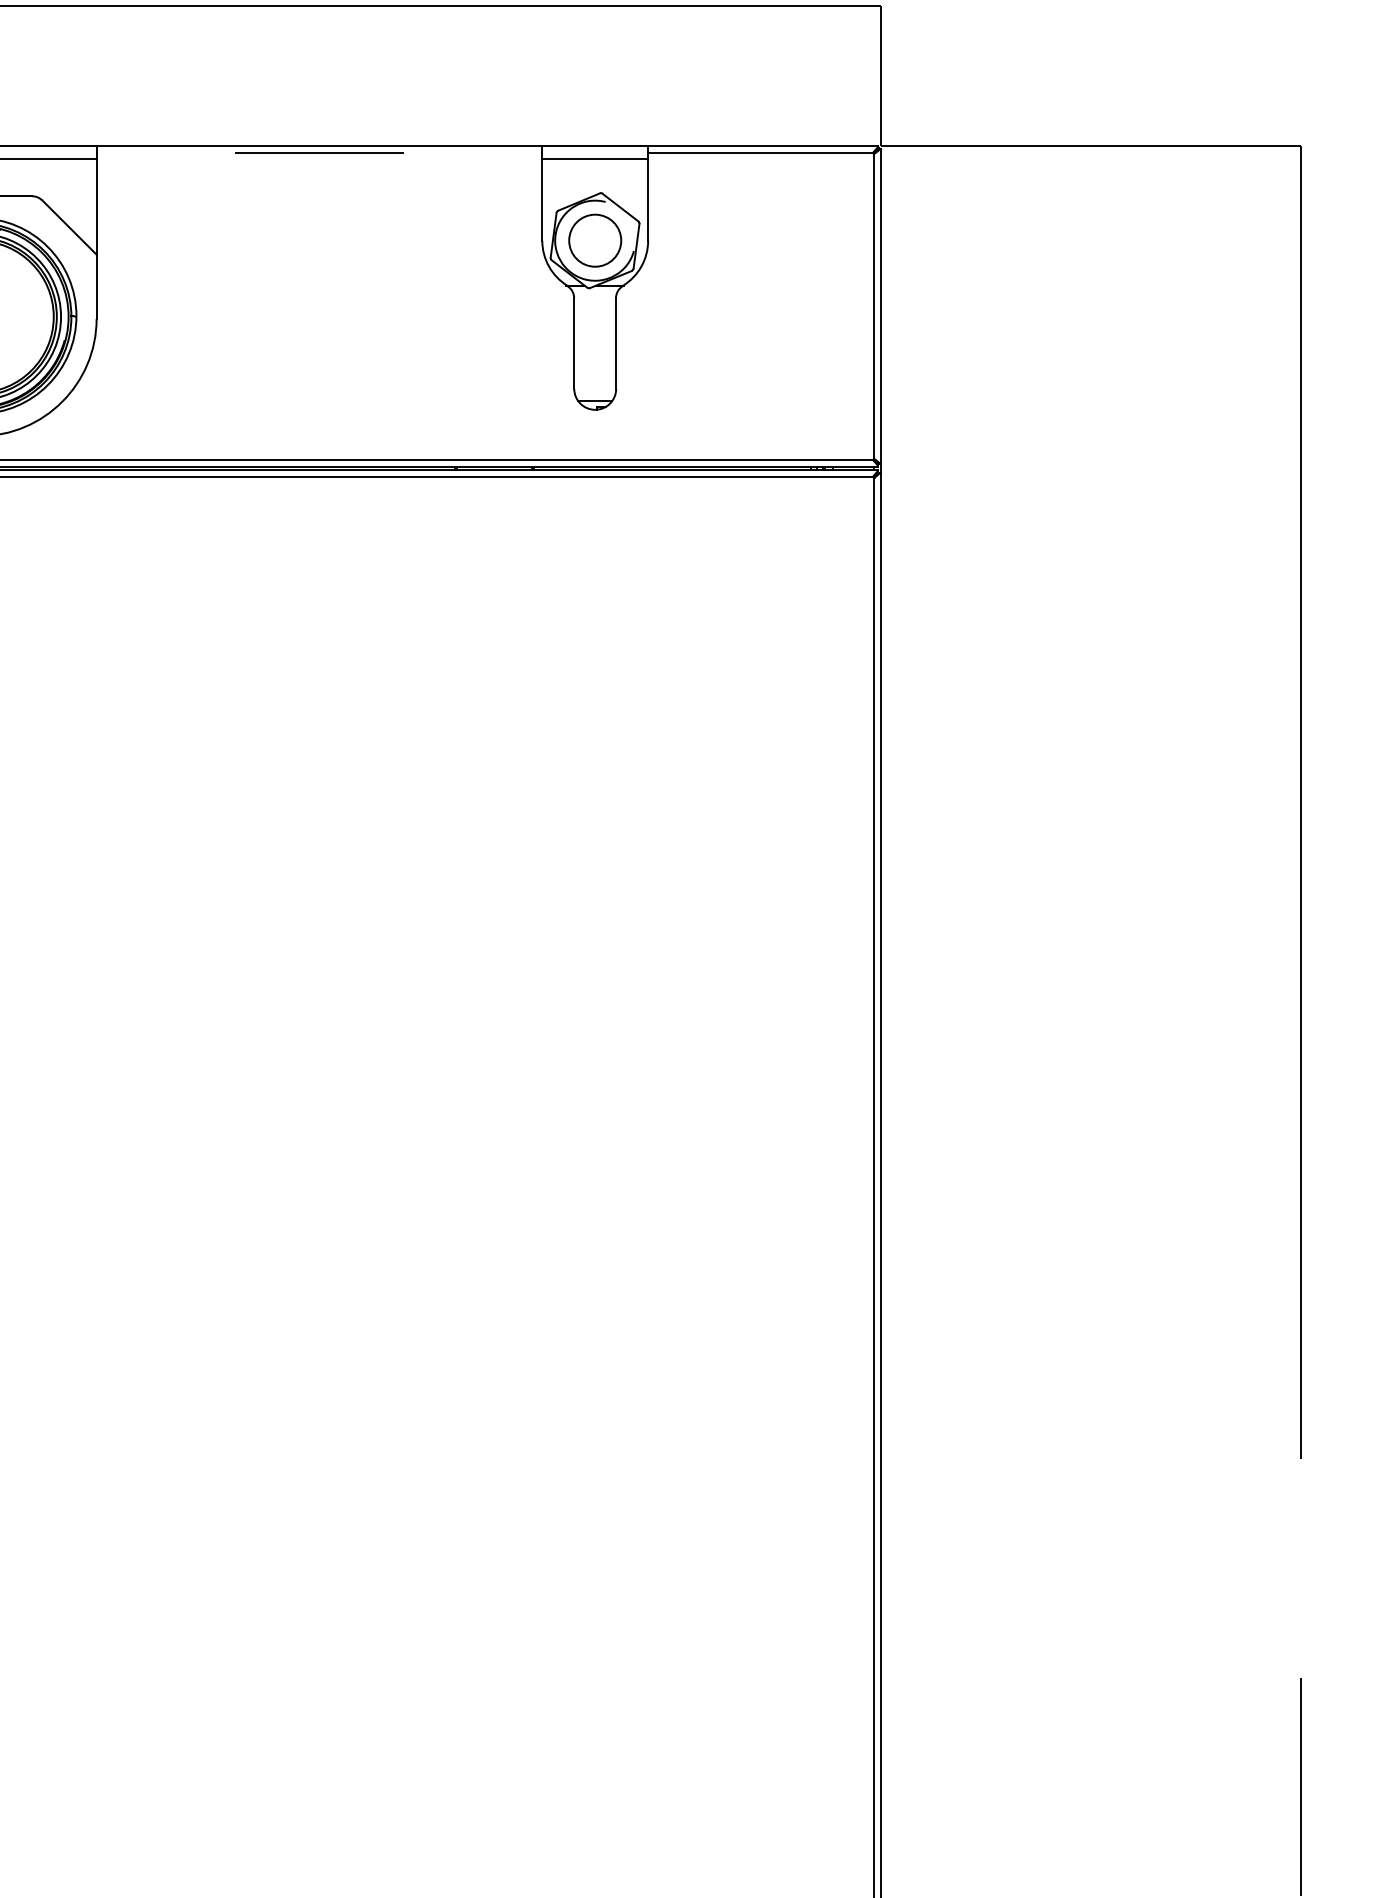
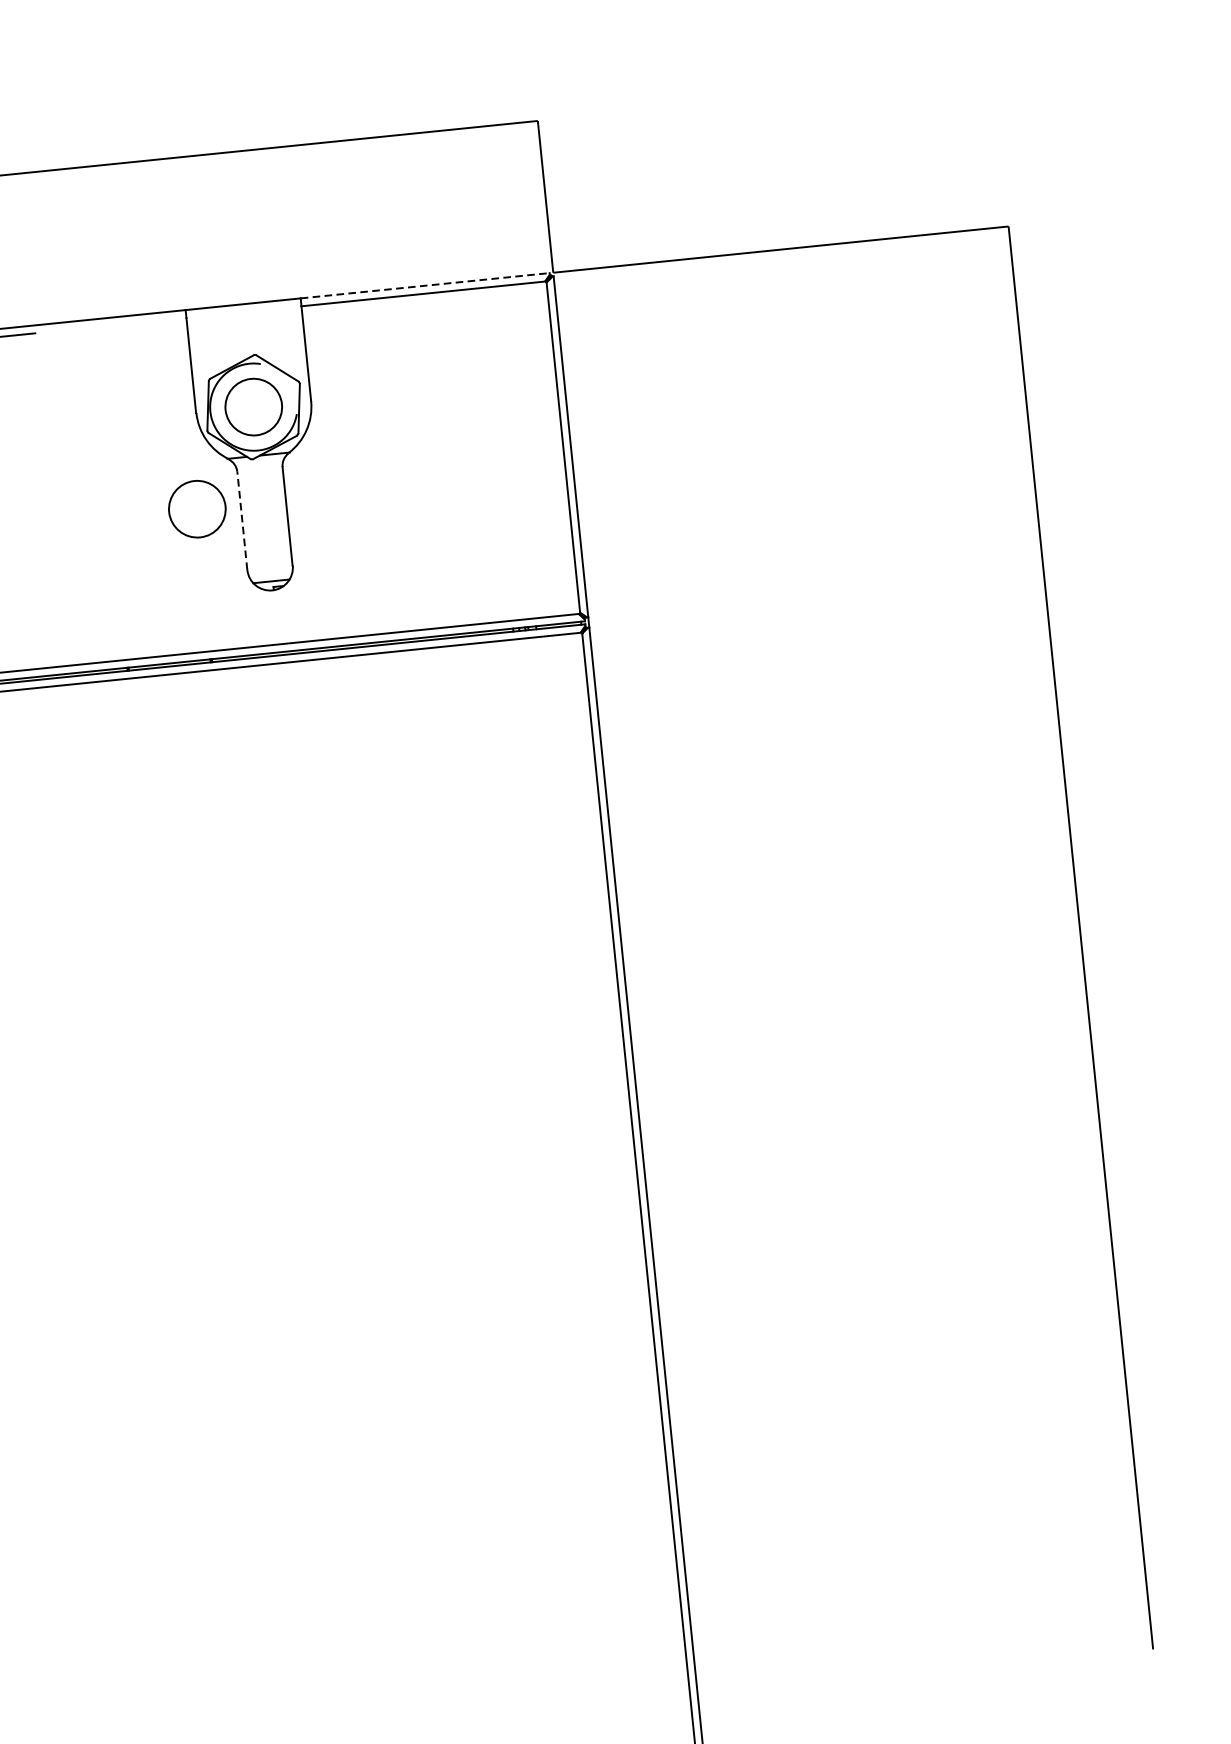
line: (763, 145) -> (425, 285), solid -> dashed
line: (595, 158) -> (245, 318), removed
circle: (534, 328) -> (197, 508), added
line: (574, 343) -> (242, 520), solid -> dashed

